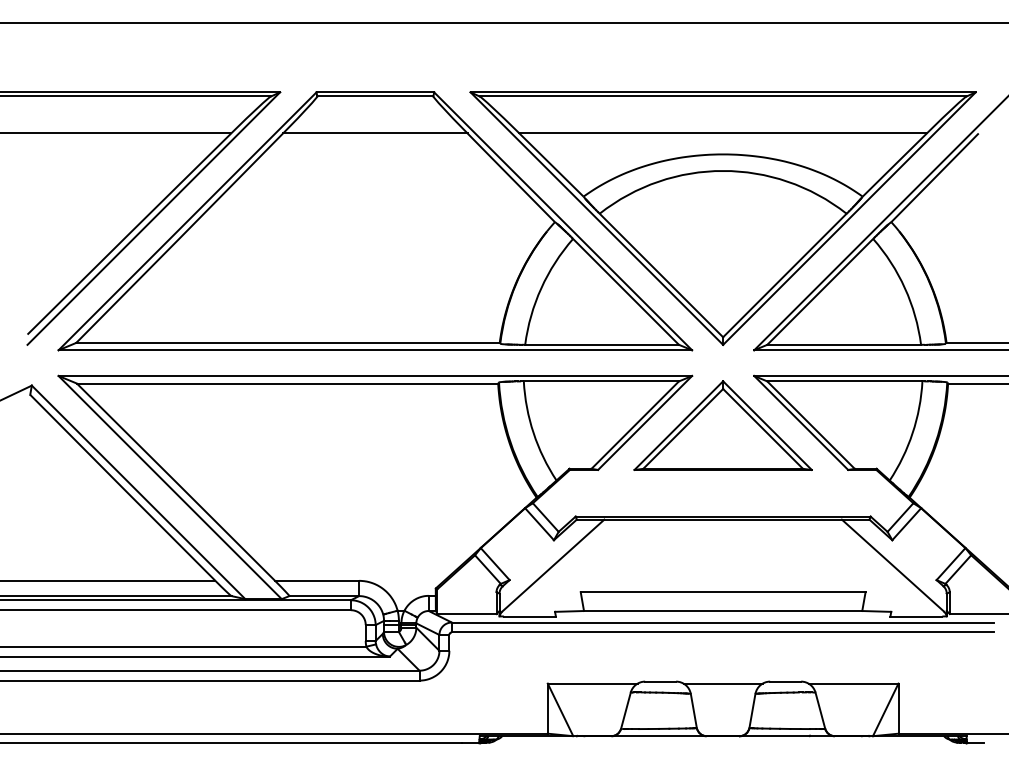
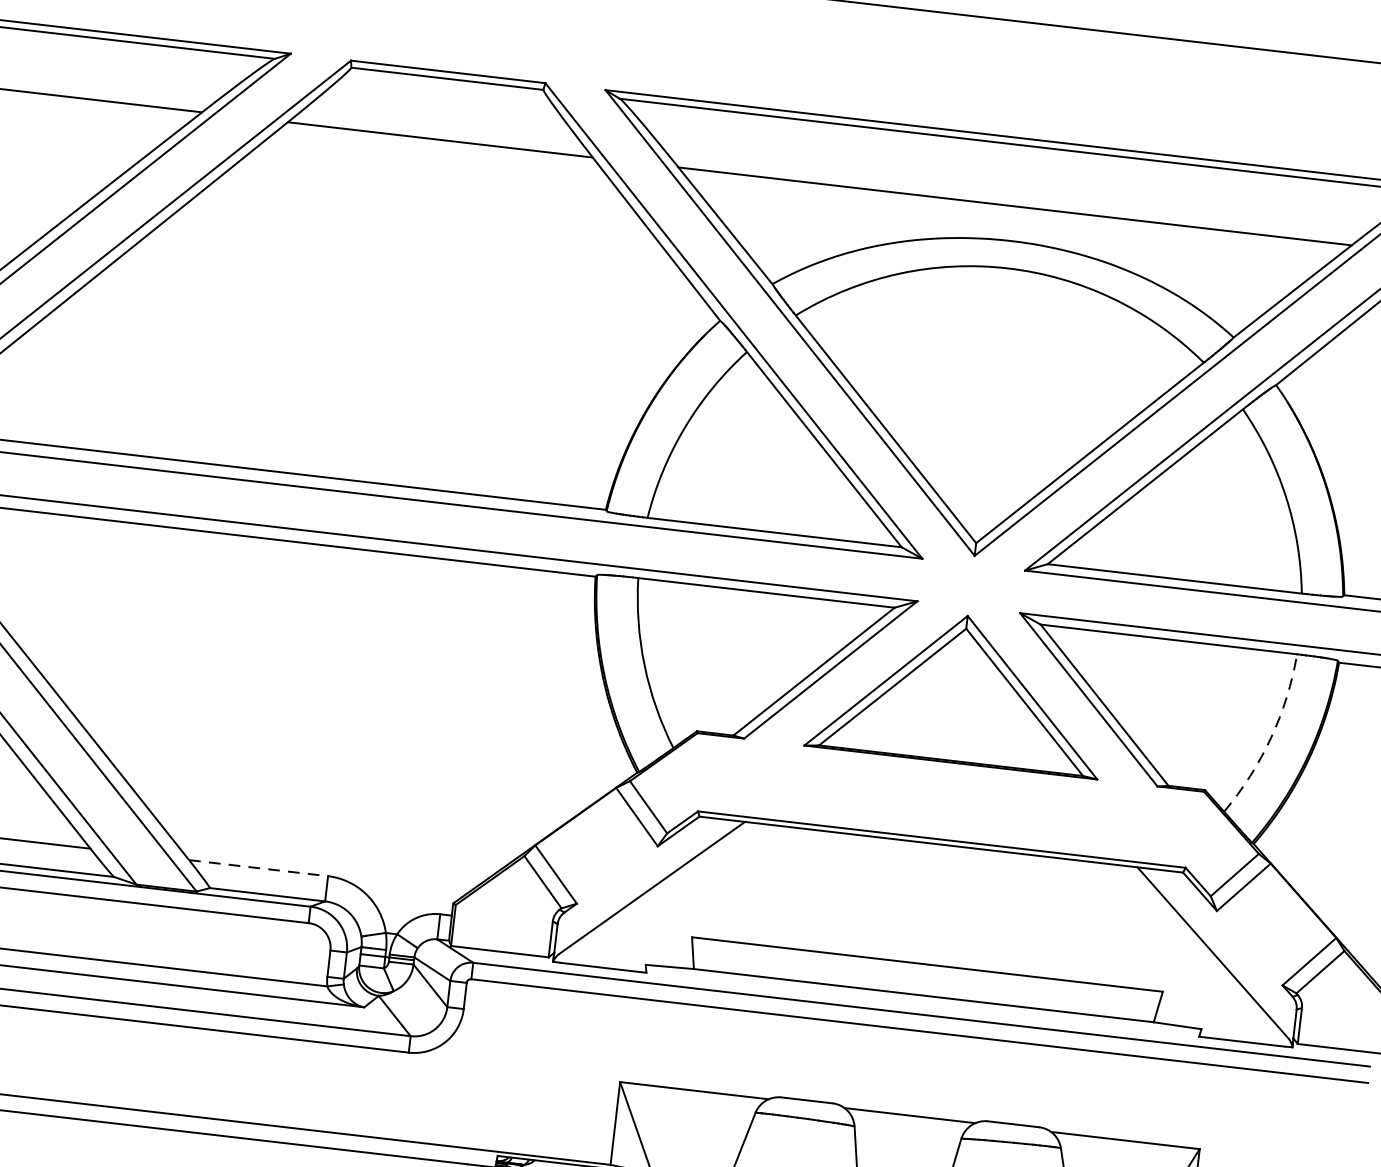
arc: (912, 433) -> (1270, 738), solid -> dashed
line: (317, 580) -> (259, 867), solid -> dashed

